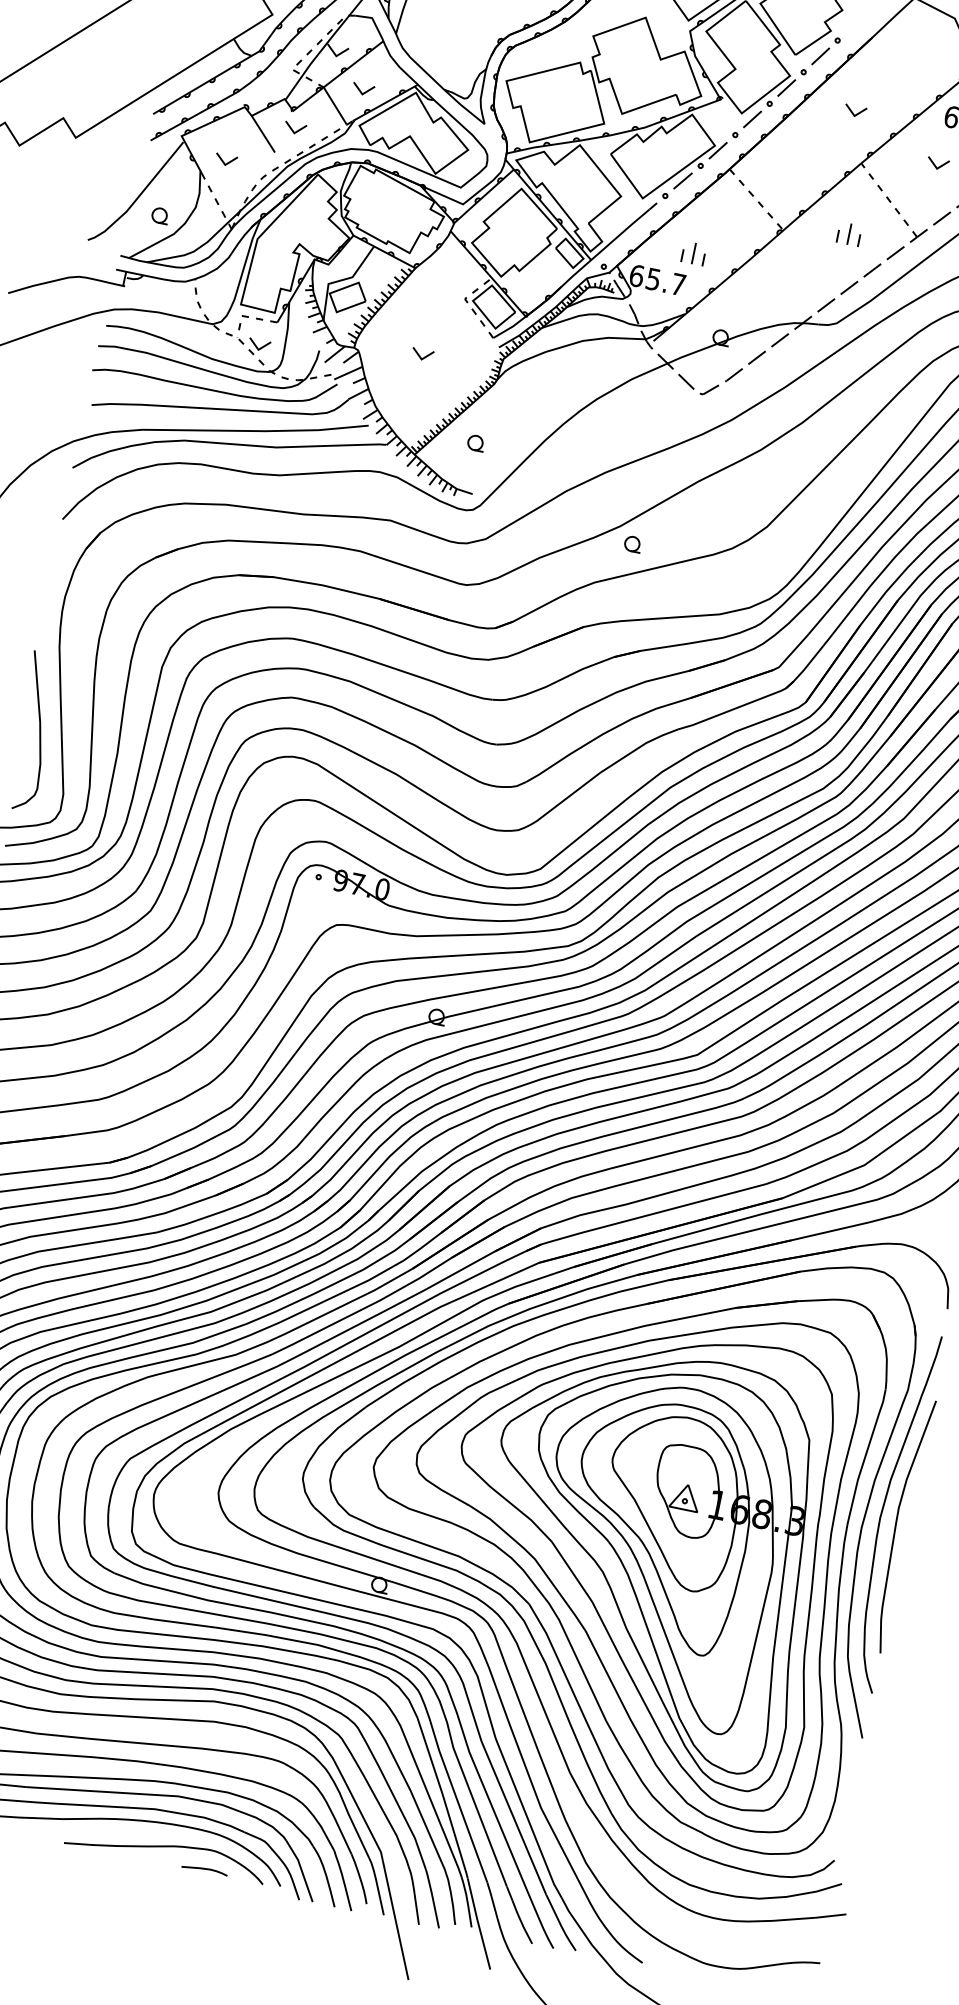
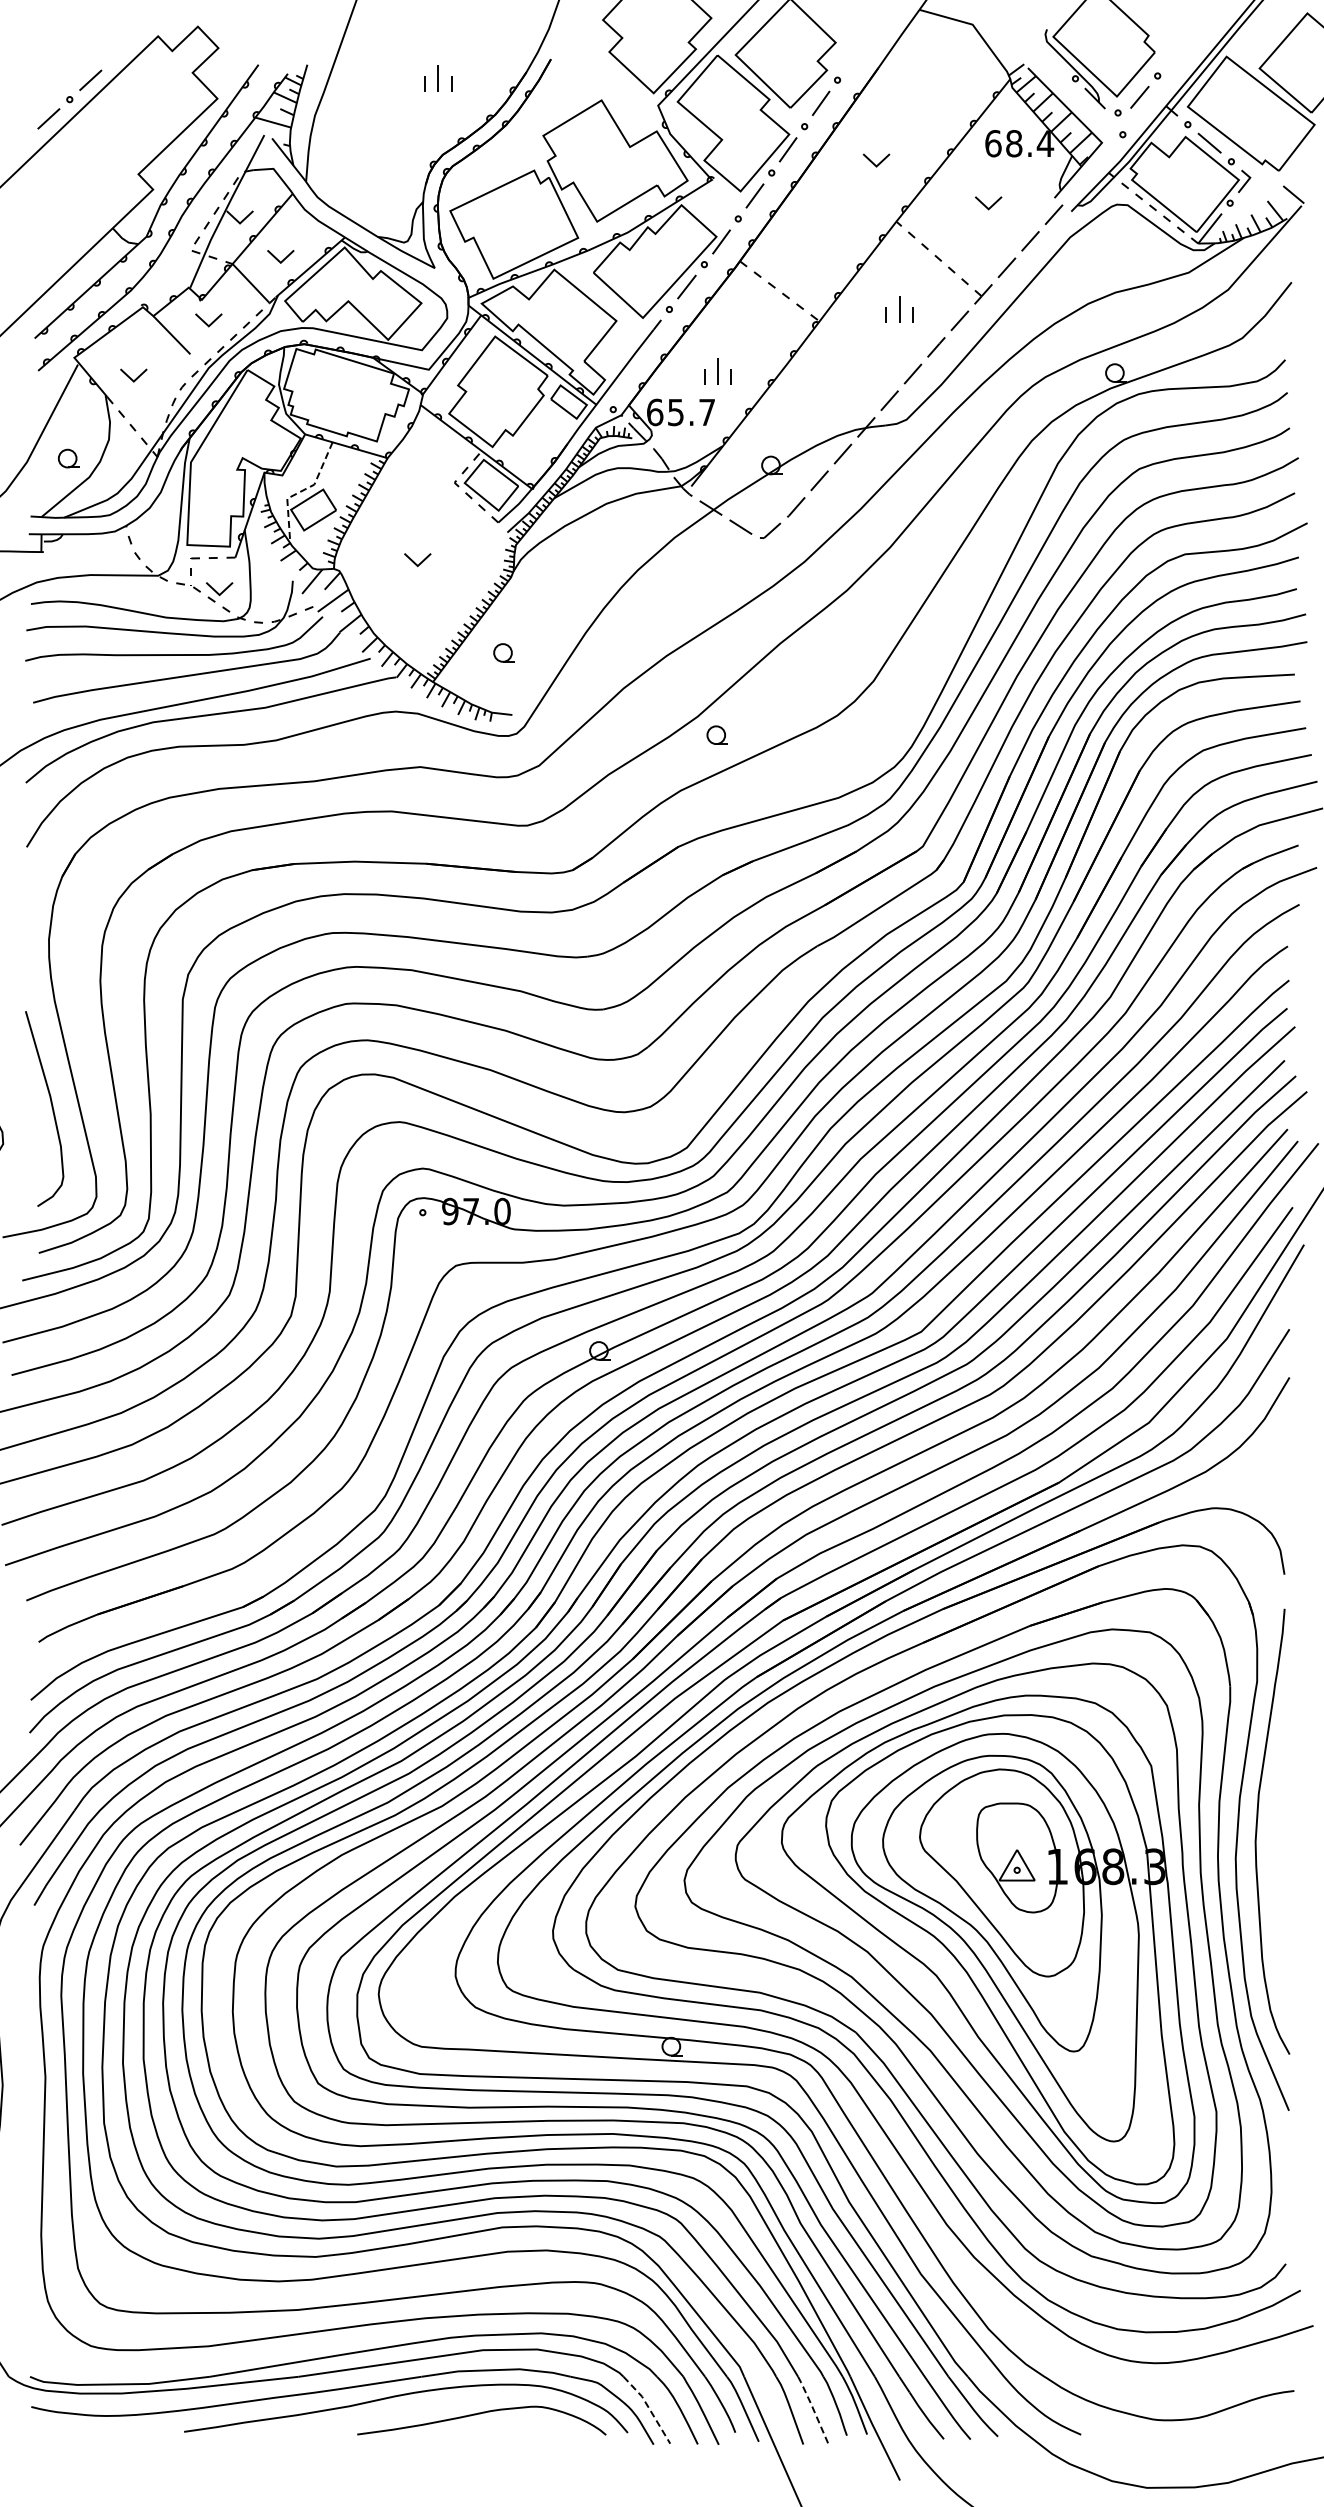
line: (341, 280) -> (301, 491), solid -> dashed
curve: (896, 1526) -> (1277, 1848), removed
curve: (204, 1869) -> (532, 2431), removed
line: (301, 1869) -> (648, 2407), solid -> dashed
line: (432, 1898) -> (813, 2409), solid -> dashed

